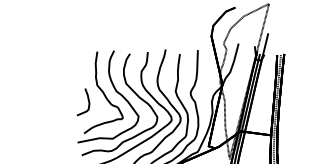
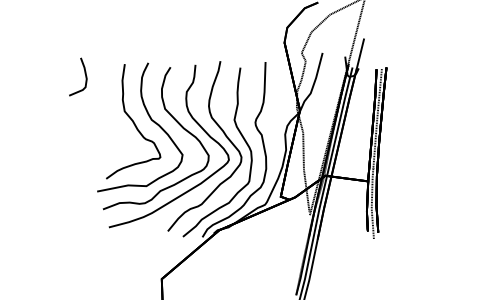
part: (87, 99) -> (84, 73), moved

